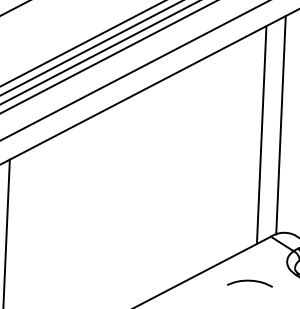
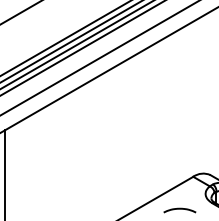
line: (281, 125) -> (197, 97), removed
line: (261, 134) -> (183, 104), removed

